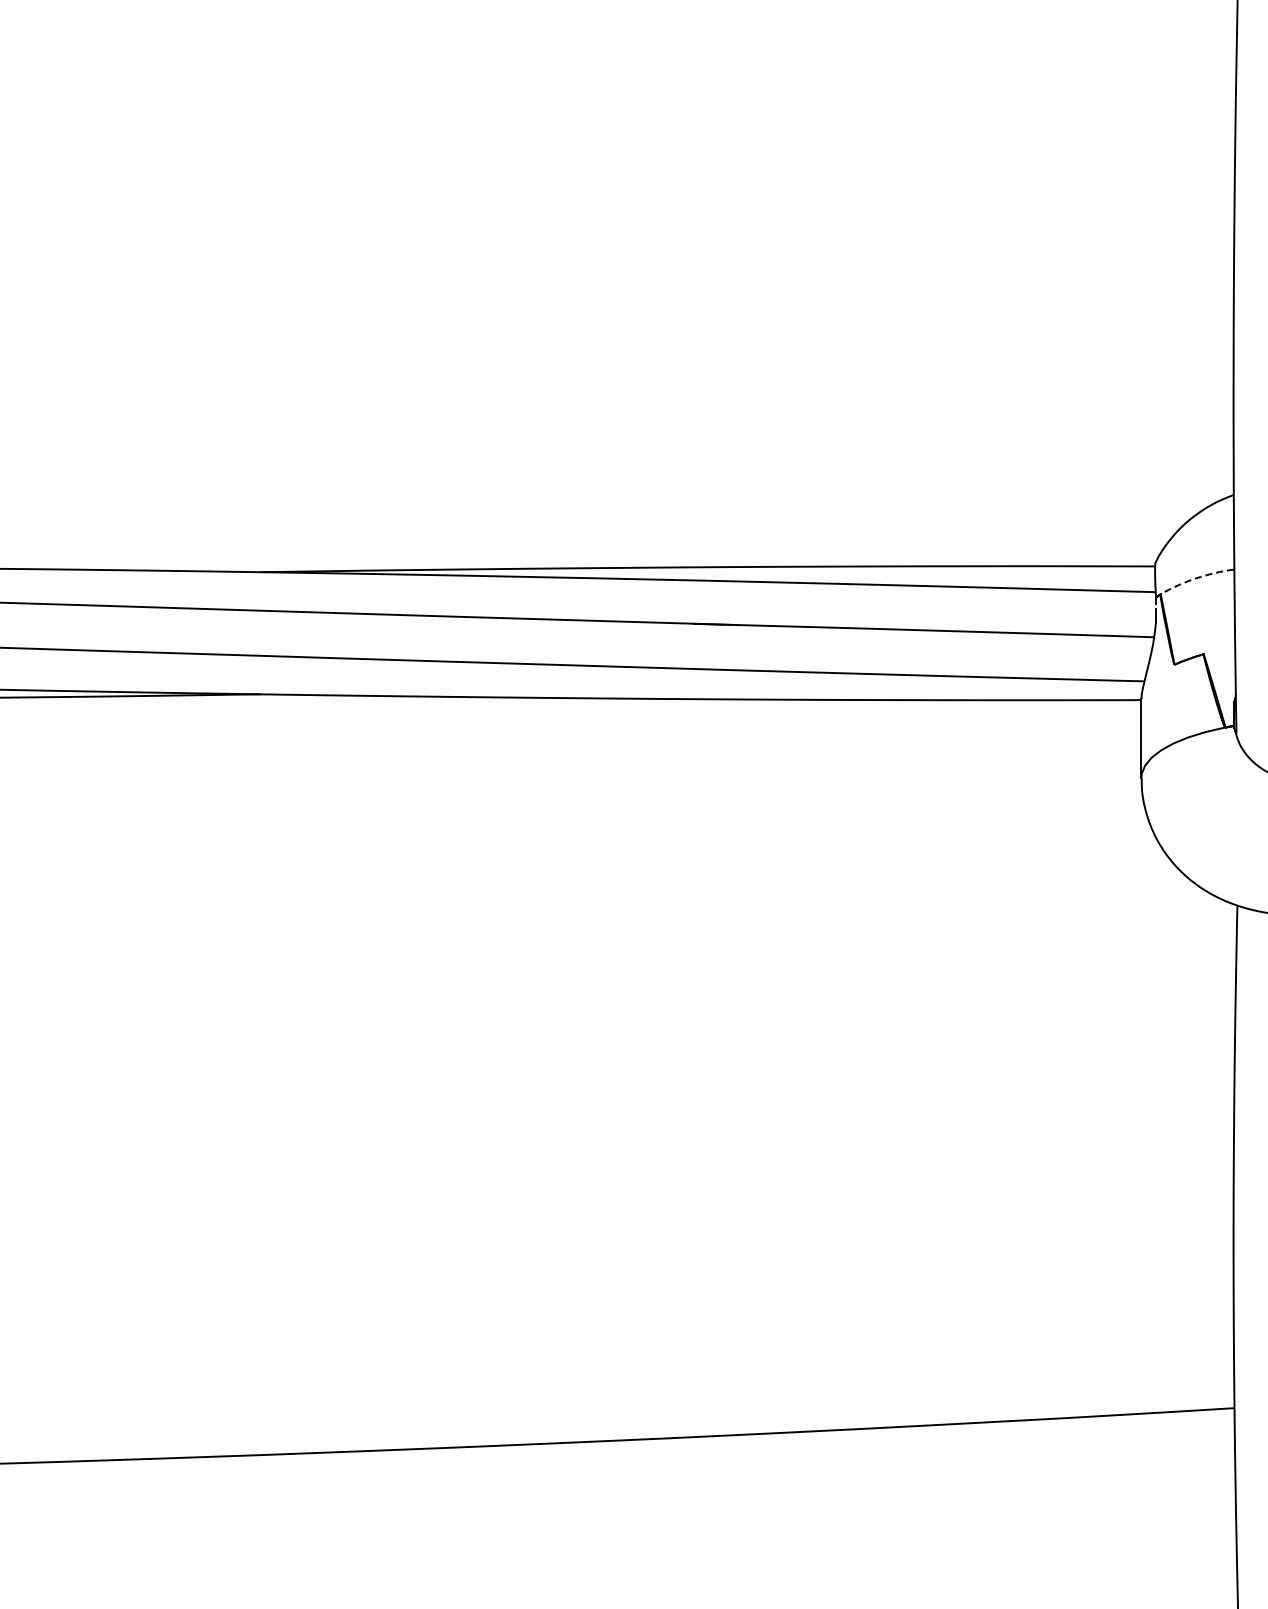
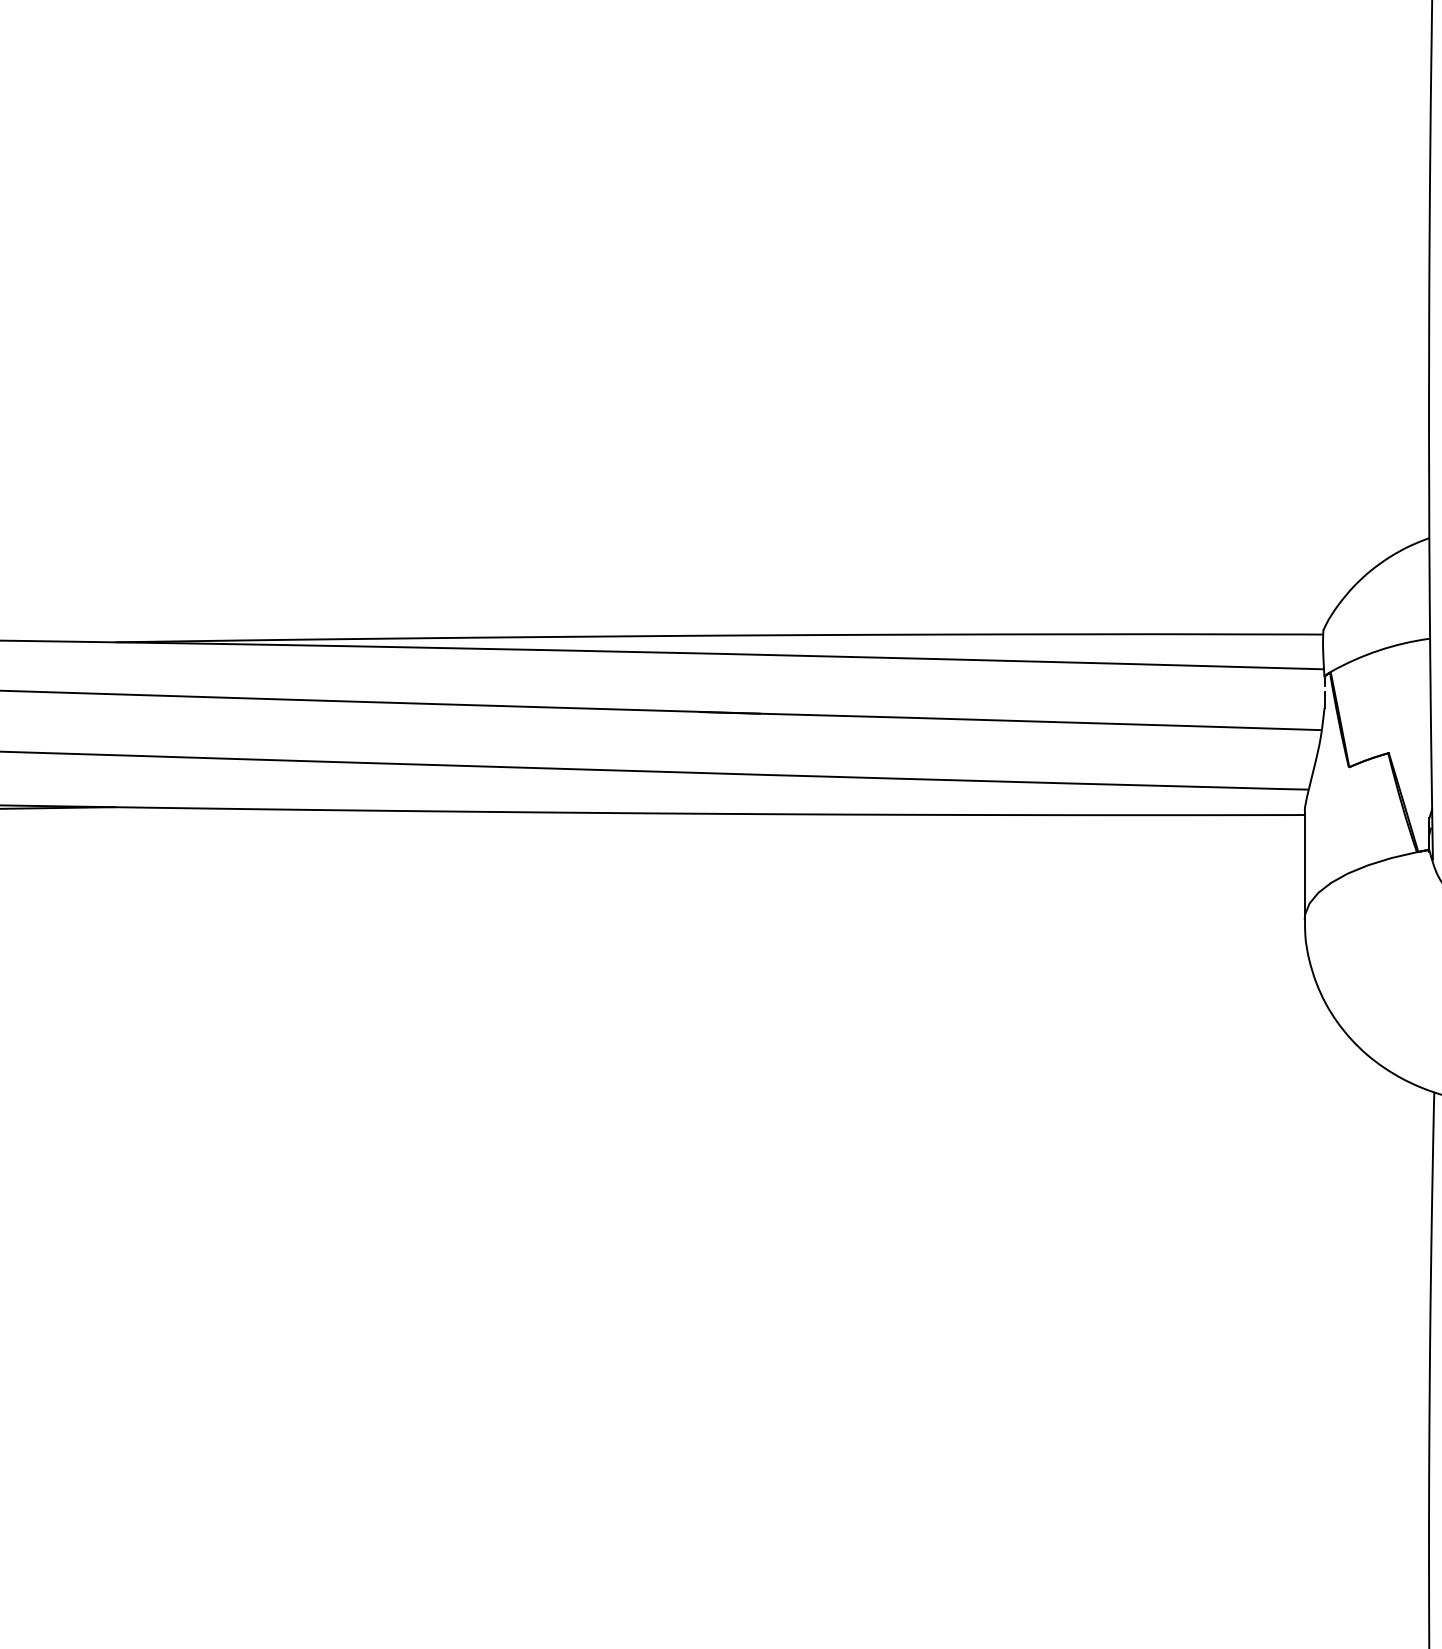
arc: (1196, 578) -> (1378, 650), dashed -> solid

